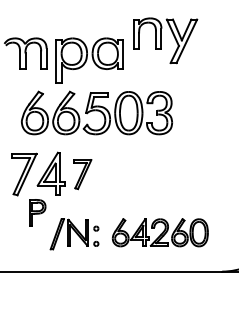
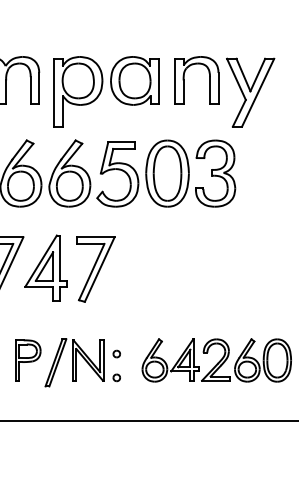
part: (165, 40) -> (224, 91), moved
part: (82, 174) -> (95, 269), size x1.43
part: (37, 212) -> (28, 360), moved

